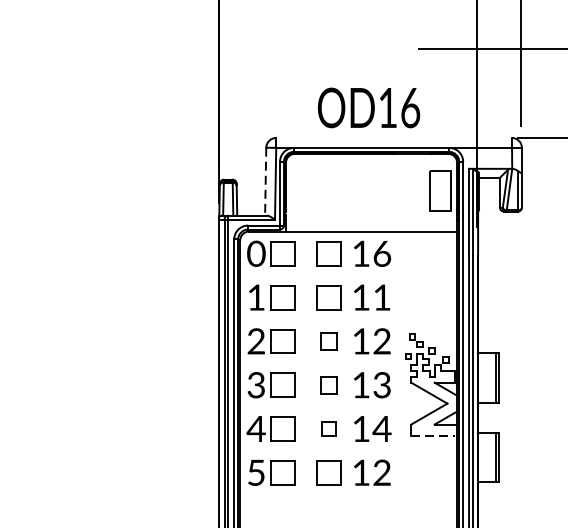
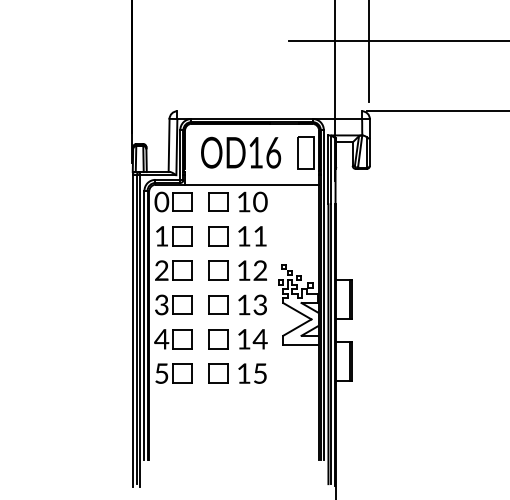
text: (369, 107) -> (241, 152), moved
line: (266, 181) -> (169, 145), dashed -> solid
text: (382, 253) -> (260, 201), 16 -> 10
part: (328, 341) -> (218, 270), size x1.43
part: (328, 384) -> (218, 304), size x1.43
part: (328, 429) -> (218, 339), size x1.67
line: (433, 435) -> (300, 344), dashed -> solid
text: (381, 472) -> (259, 373), 12 -> 15

